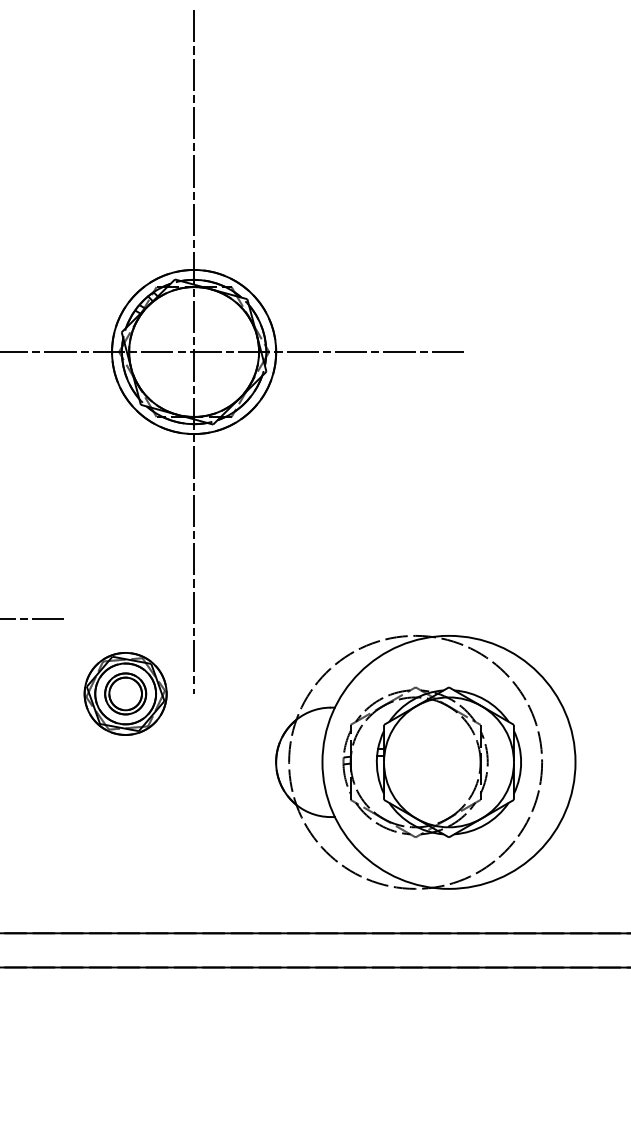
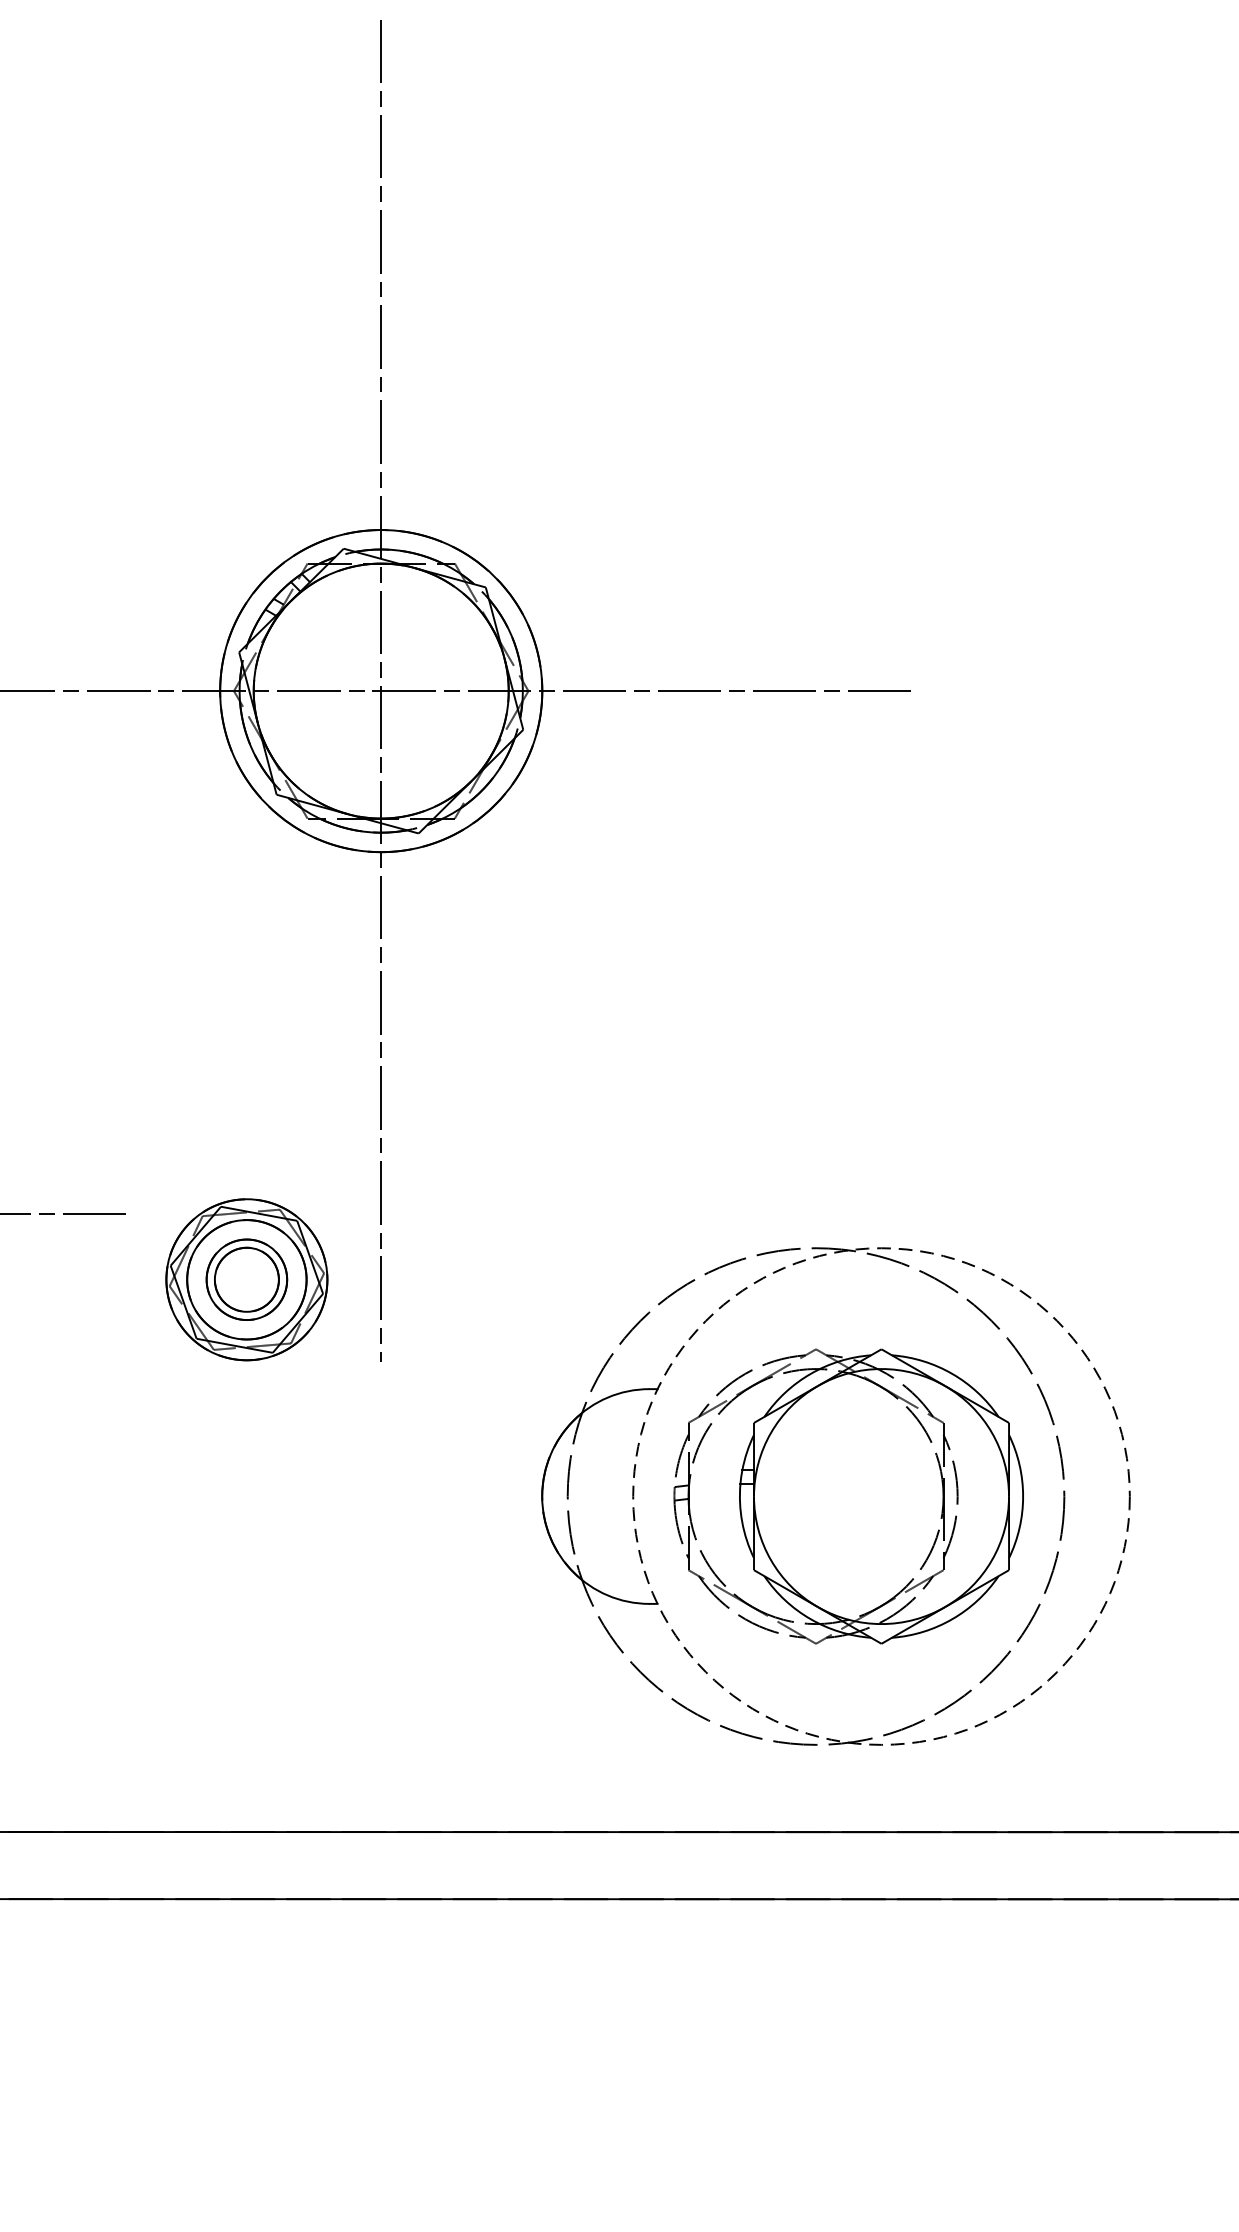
part: (125, 693) -> (246, 1278), moved
circle: (448, 761) -> (880, 1494), solid -> dashed

